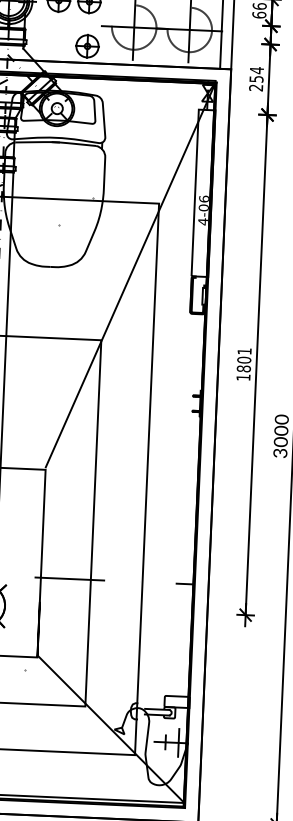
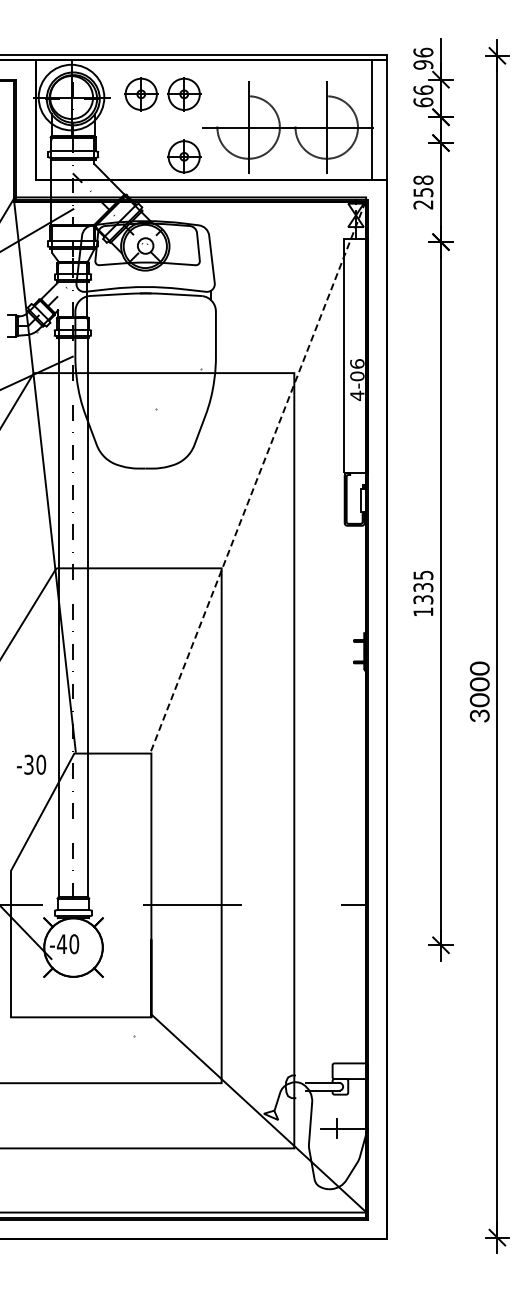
text: (256, 70) -> (423, 180), 254 -> 258
line: (130, 276) -> (258, 476), solid -> dashed
text: (244, 360) -> (423, 587), 1801 -> 1335
line: (178, 742) -> (354, 1128), removed

